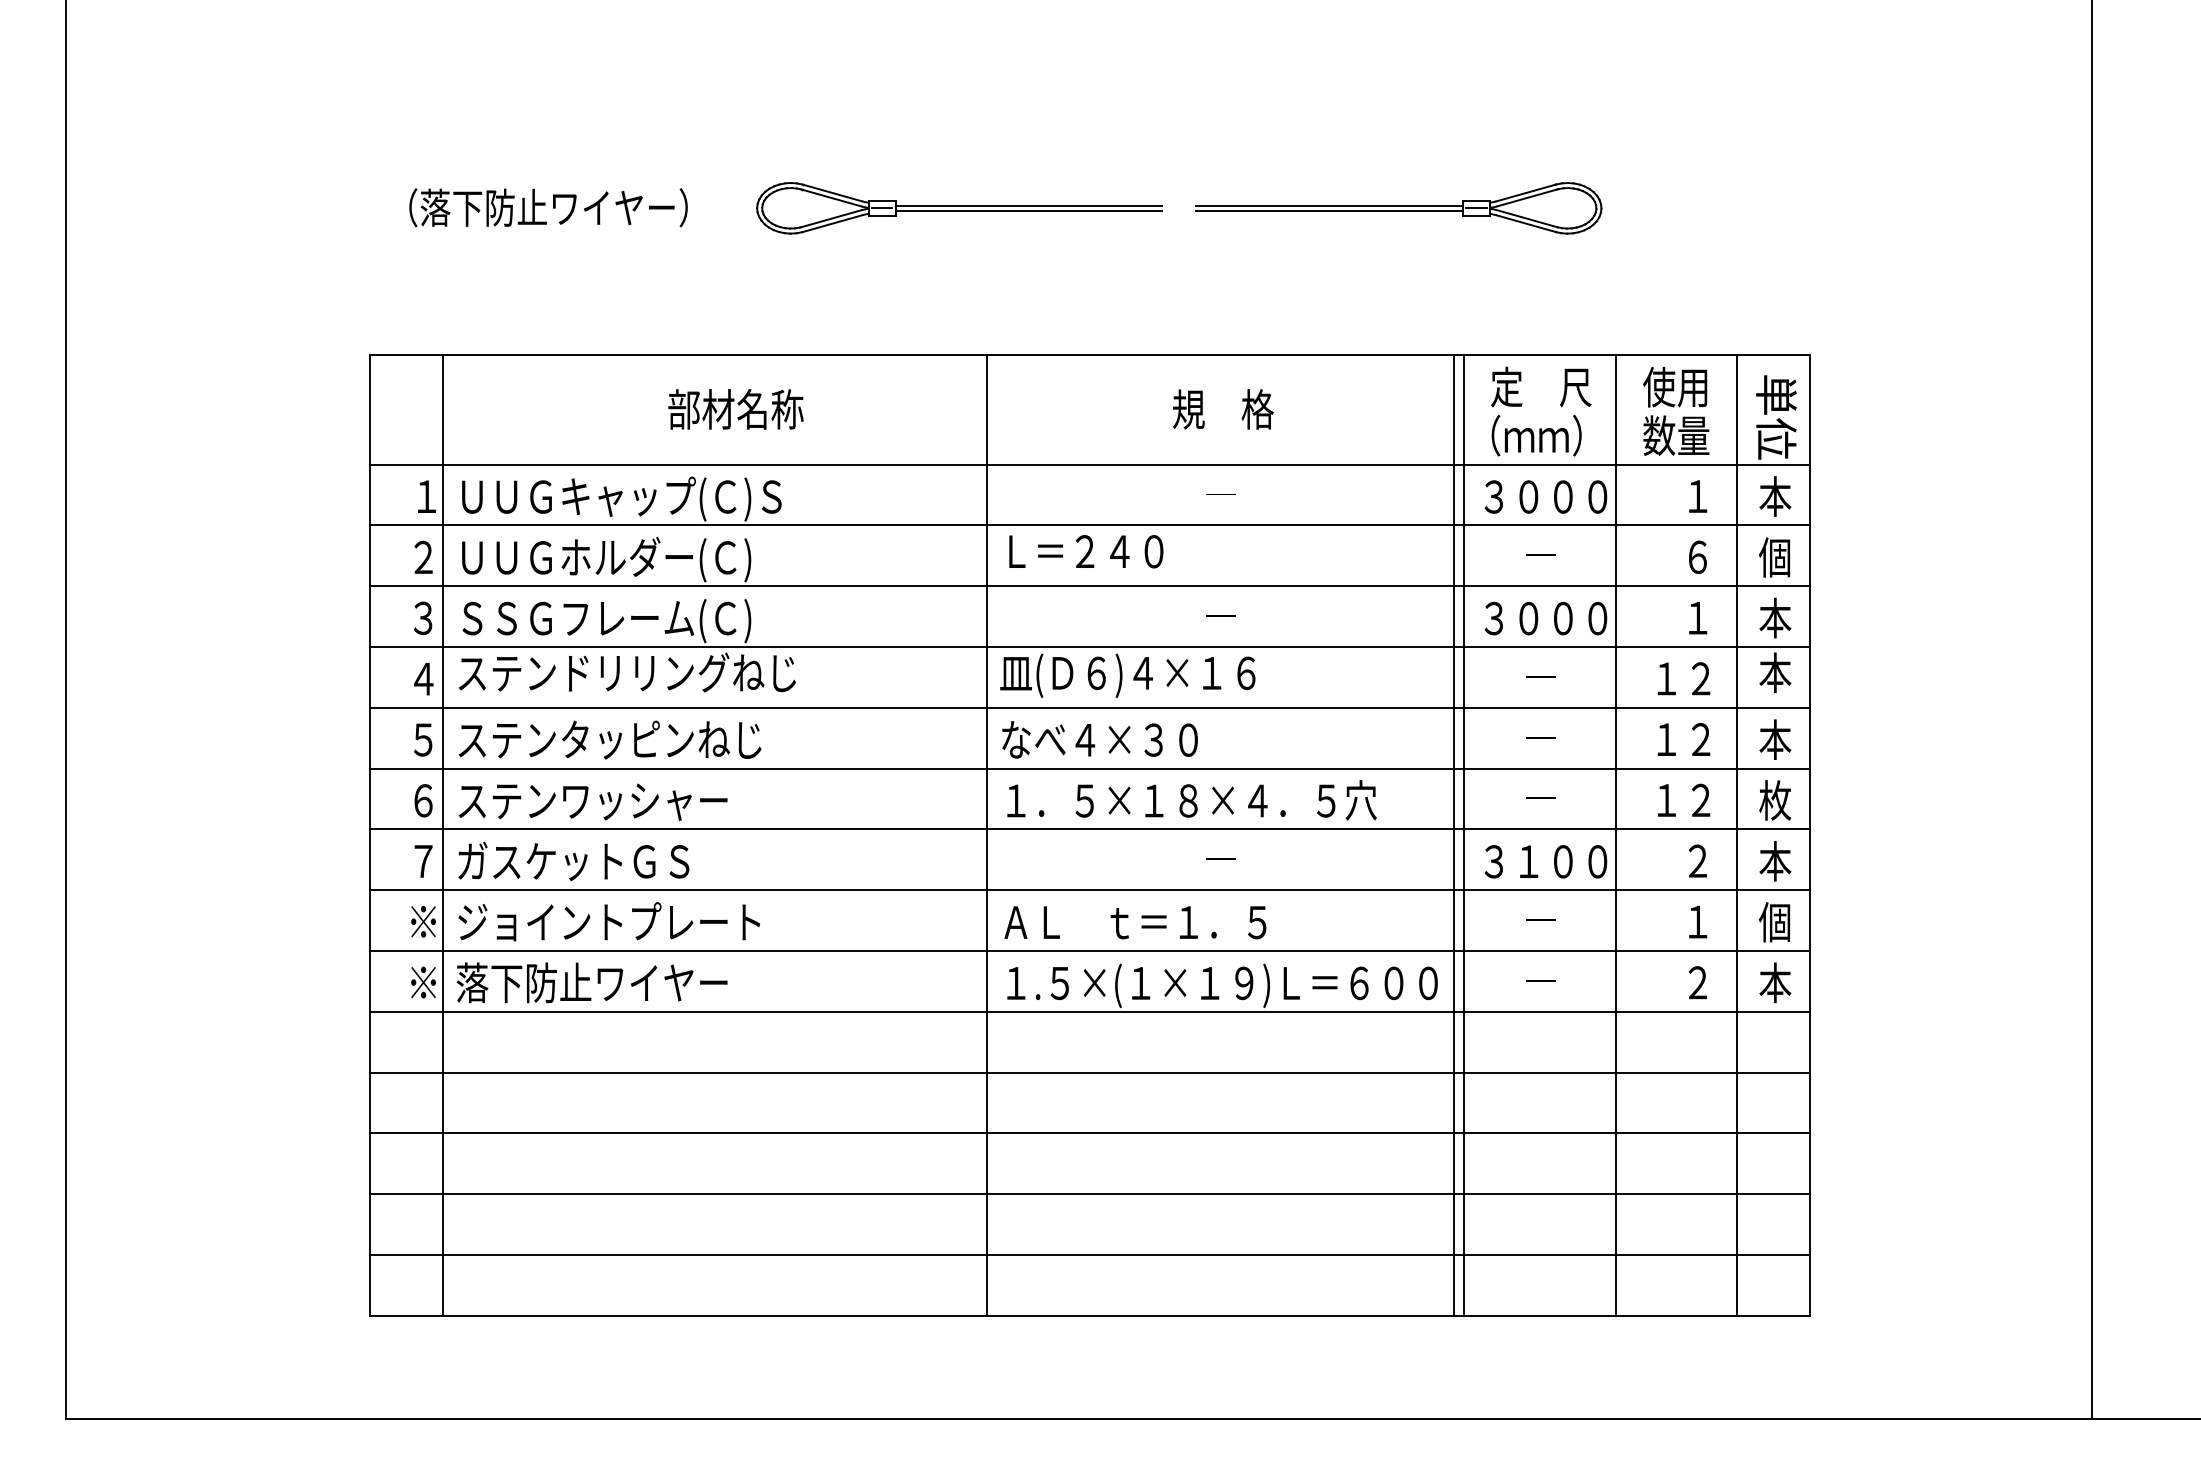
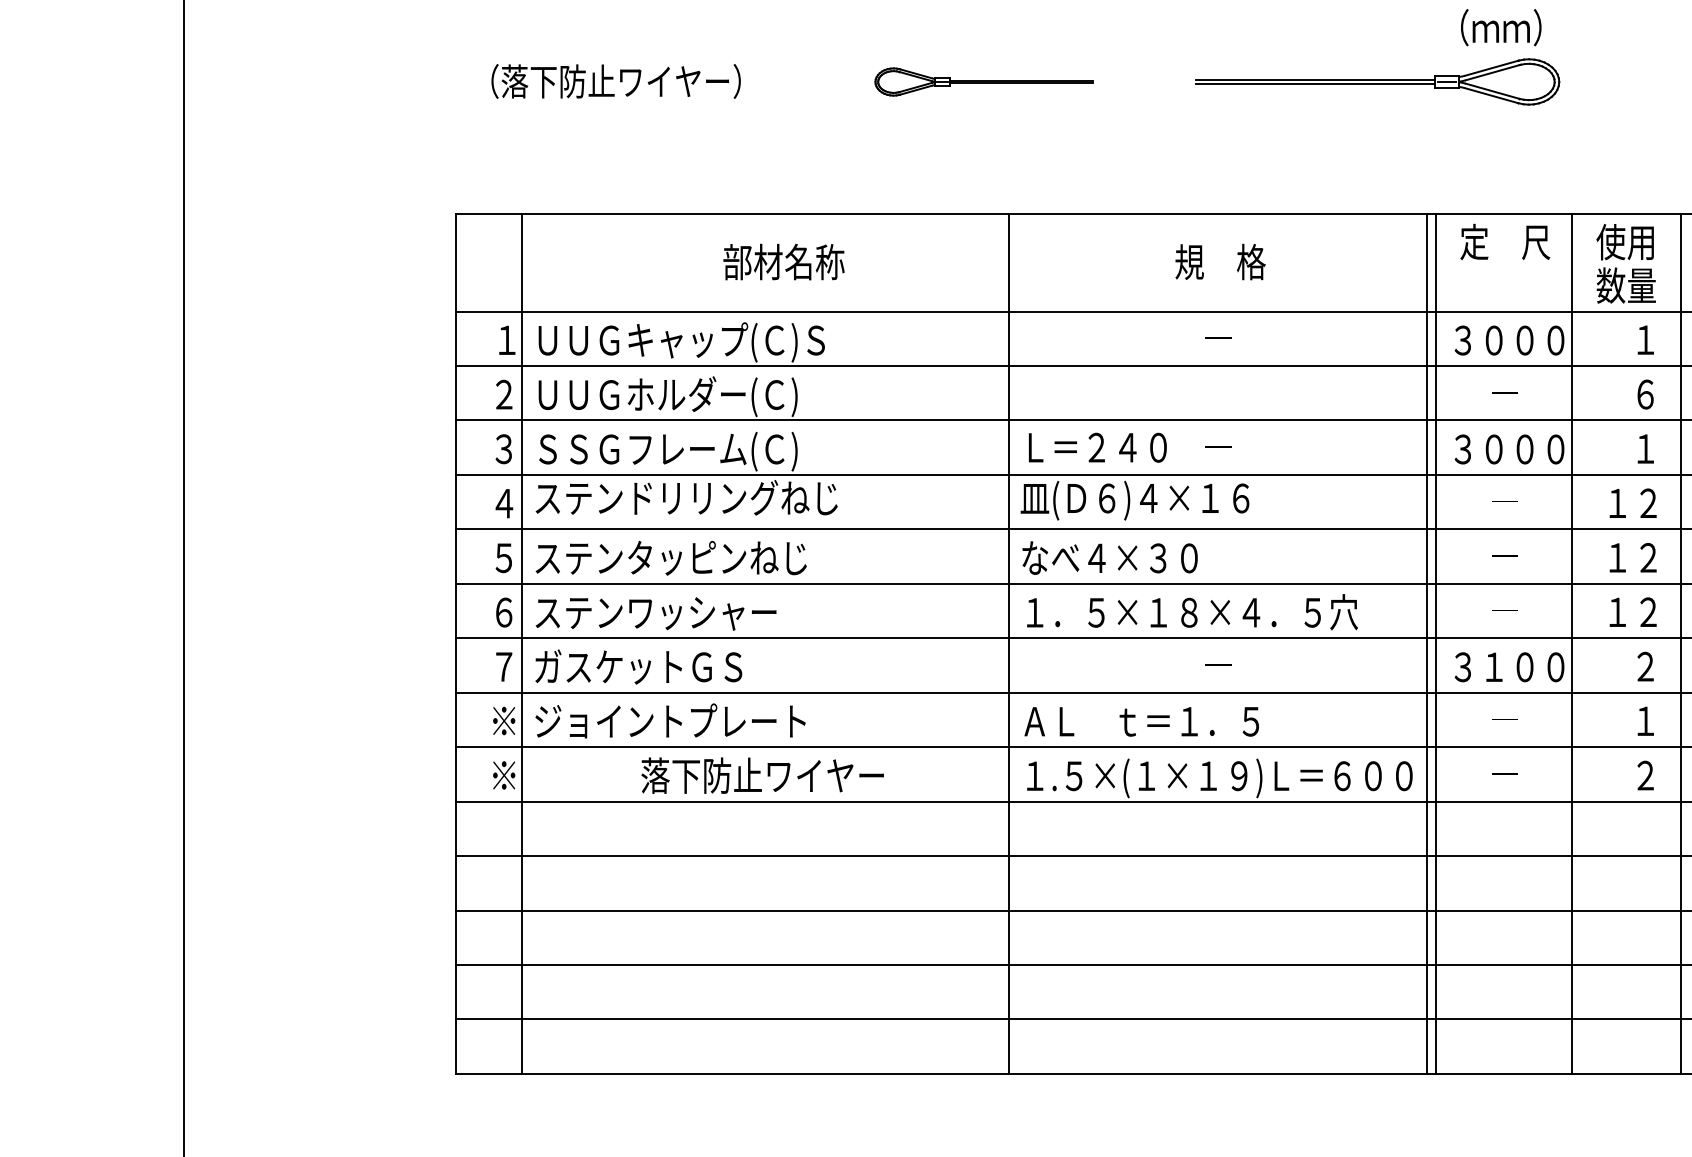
part: (959, 208) -> (984, 82), size x0.6
text: (1536, 435) -> (1501, 27), moved
text: (1086, 551) -> (1097, 447), moved
text: (591, 982) -> (762, 775), moved

